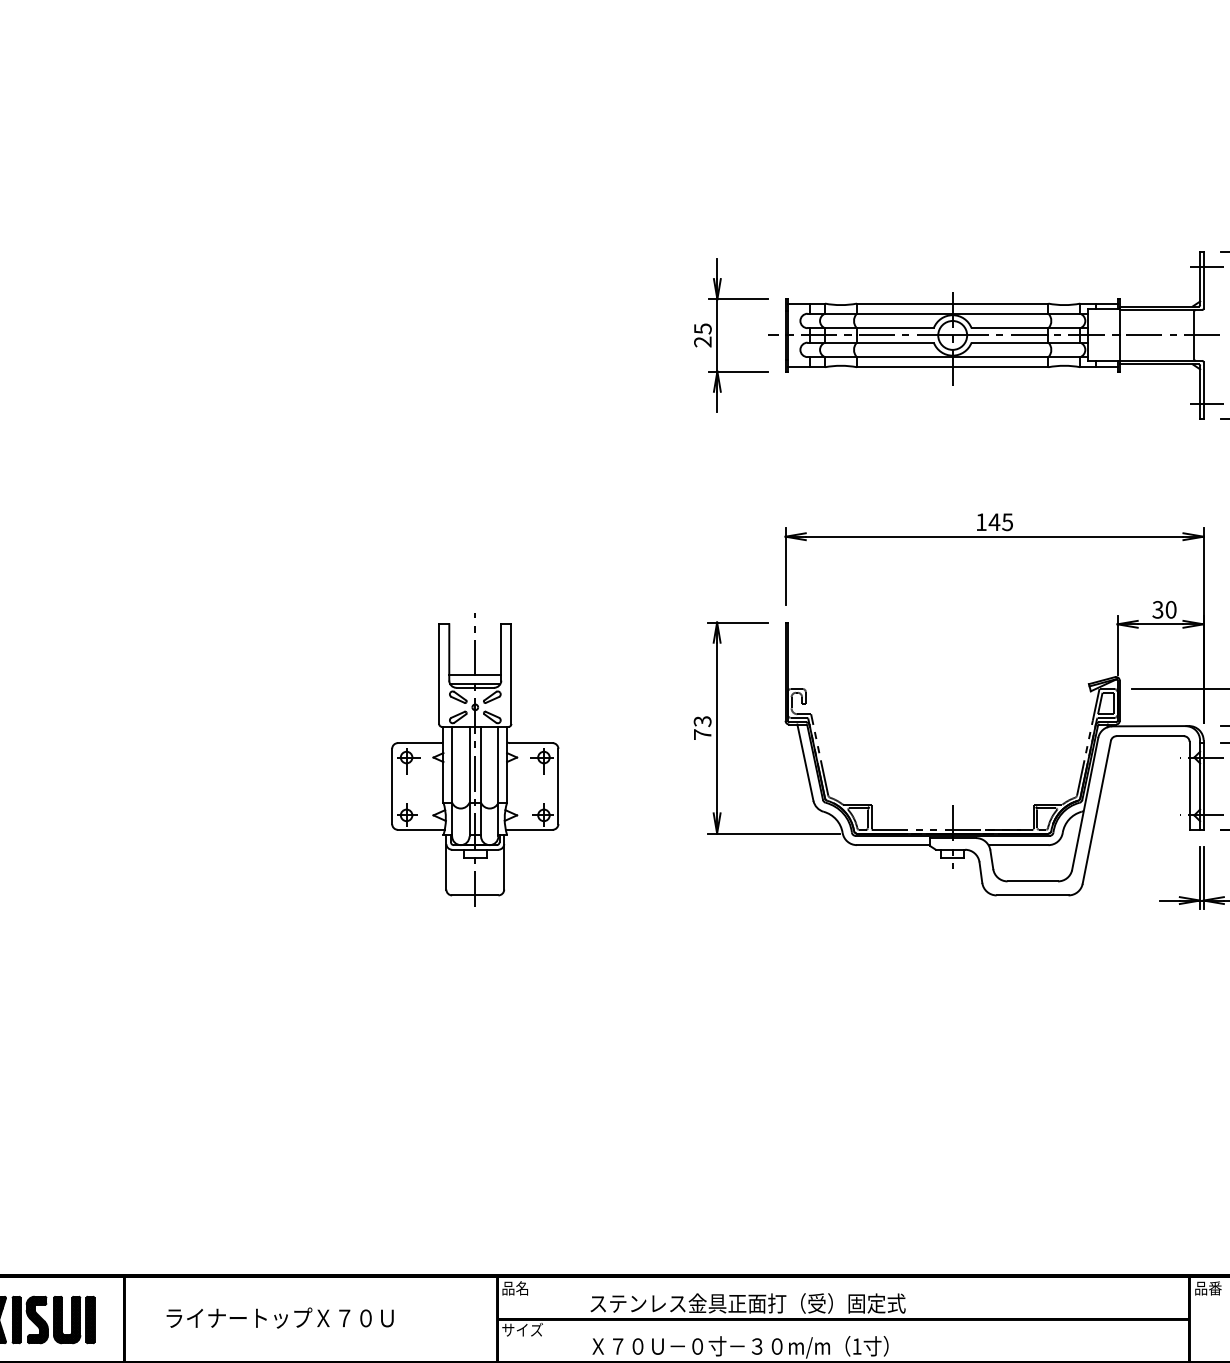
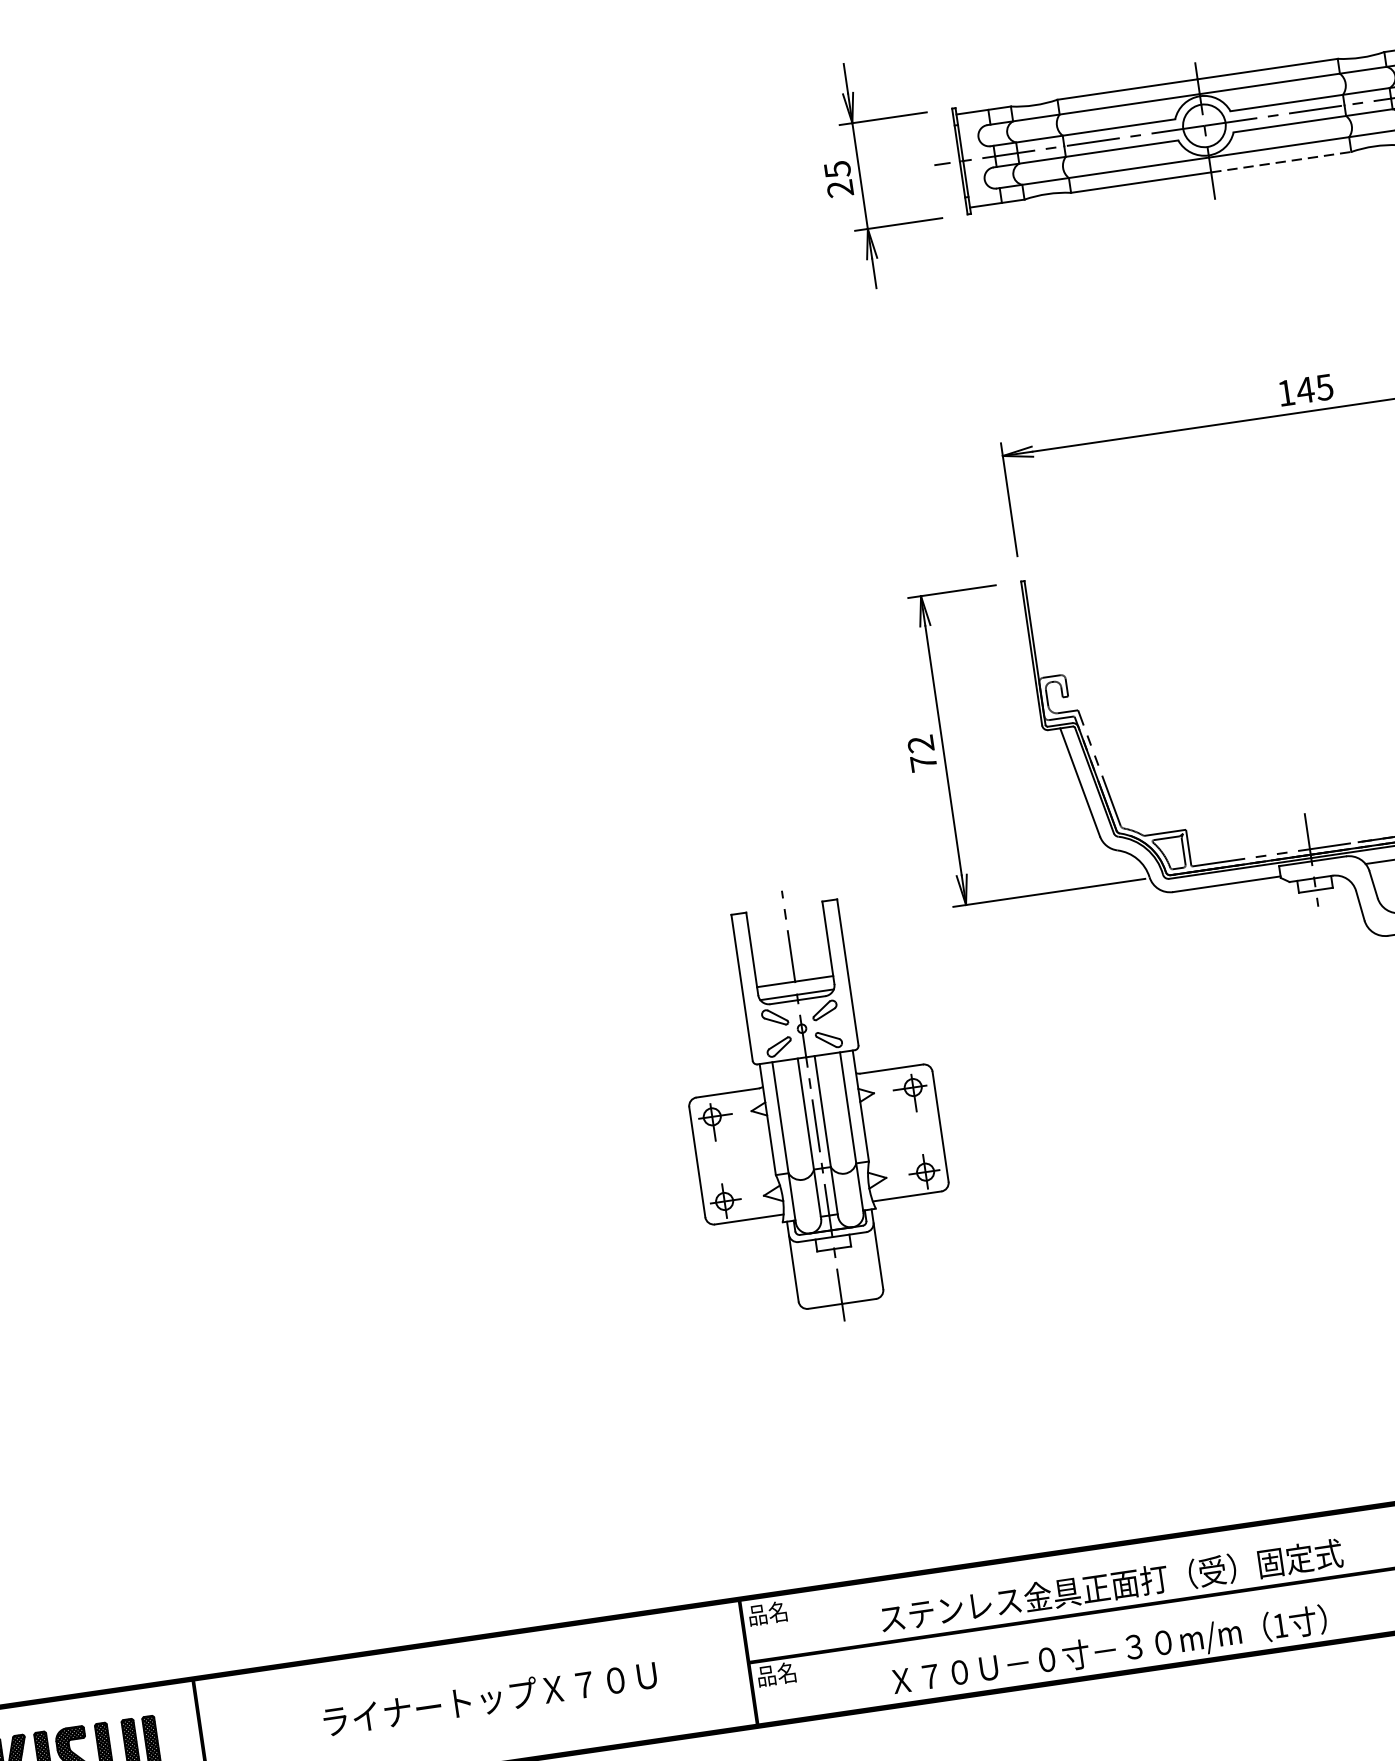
line: (1000, 367) -> (1281, 162), solid -> dashed
text: (702, 721) -> (920, 744), 73 -> 72
part: (475, 759) -> (813, 1104), moved
text: (279, 1317) -> (489, 1697), moved
text: (522, 1329) -> (787, 1672), サイズ -> 品名

